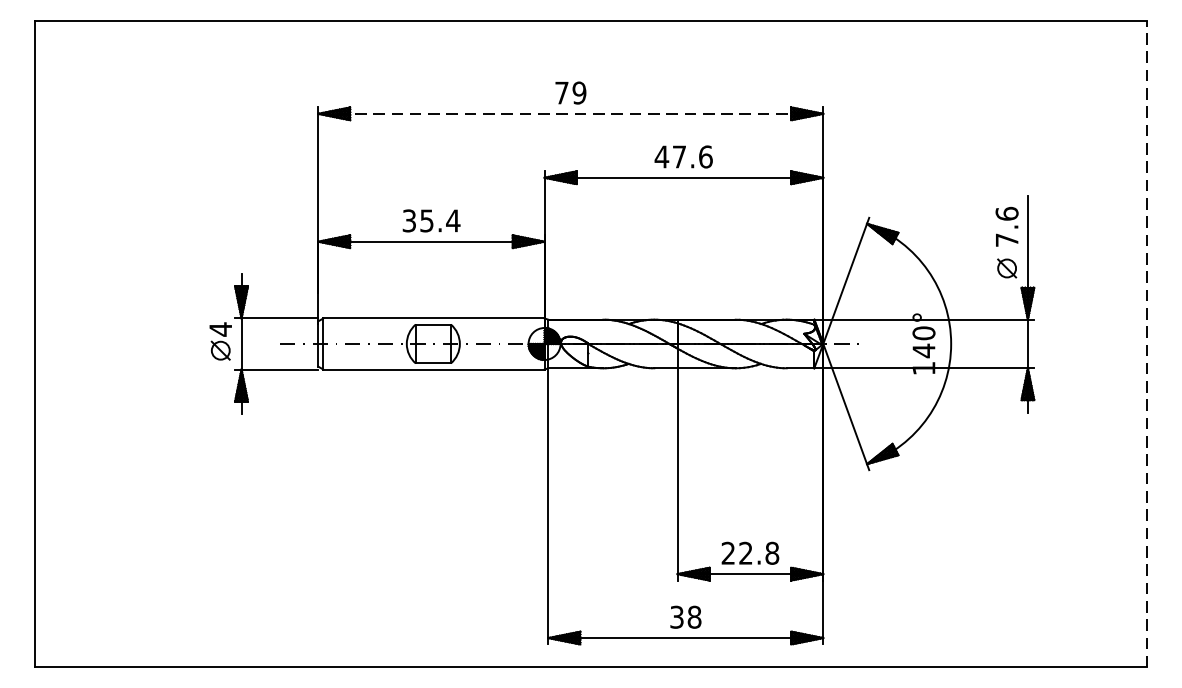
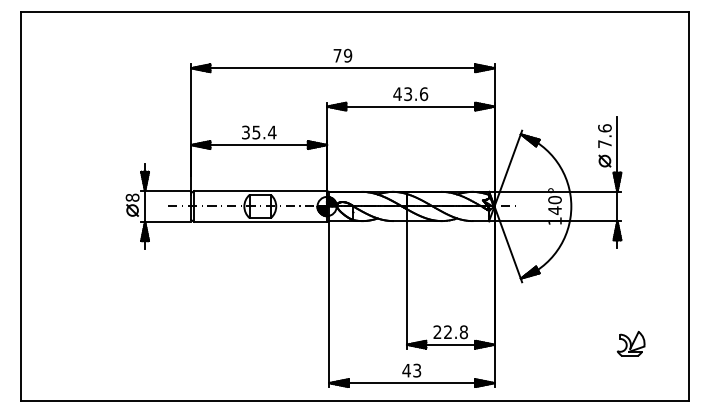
line: (570, 114) -> (342, 68), dashed -> solid
text: (680, 157) -> (408, 94), 47.6 -> 43.6
text: (220, 329) -> (132, 197), 4 -> 8
line: (1146, 344) -> (688, 206), dashed -> solid
part: (1049, 572) -> (630, 343), added
text: (685, 617) -> (411, 370), 38 -> 43

